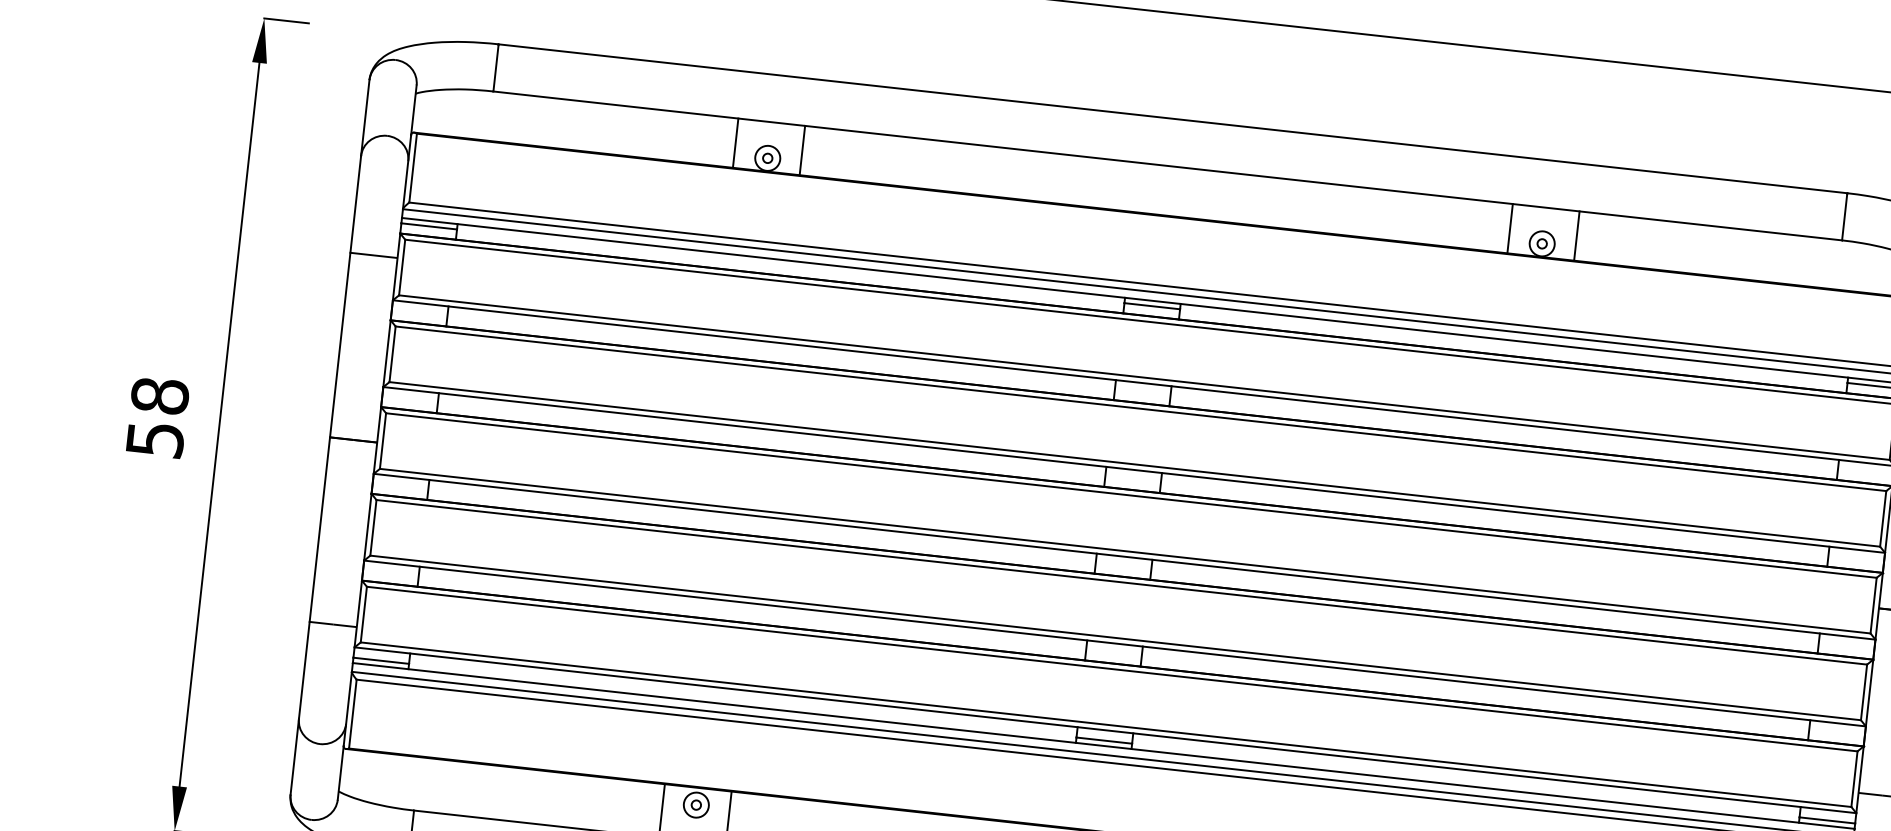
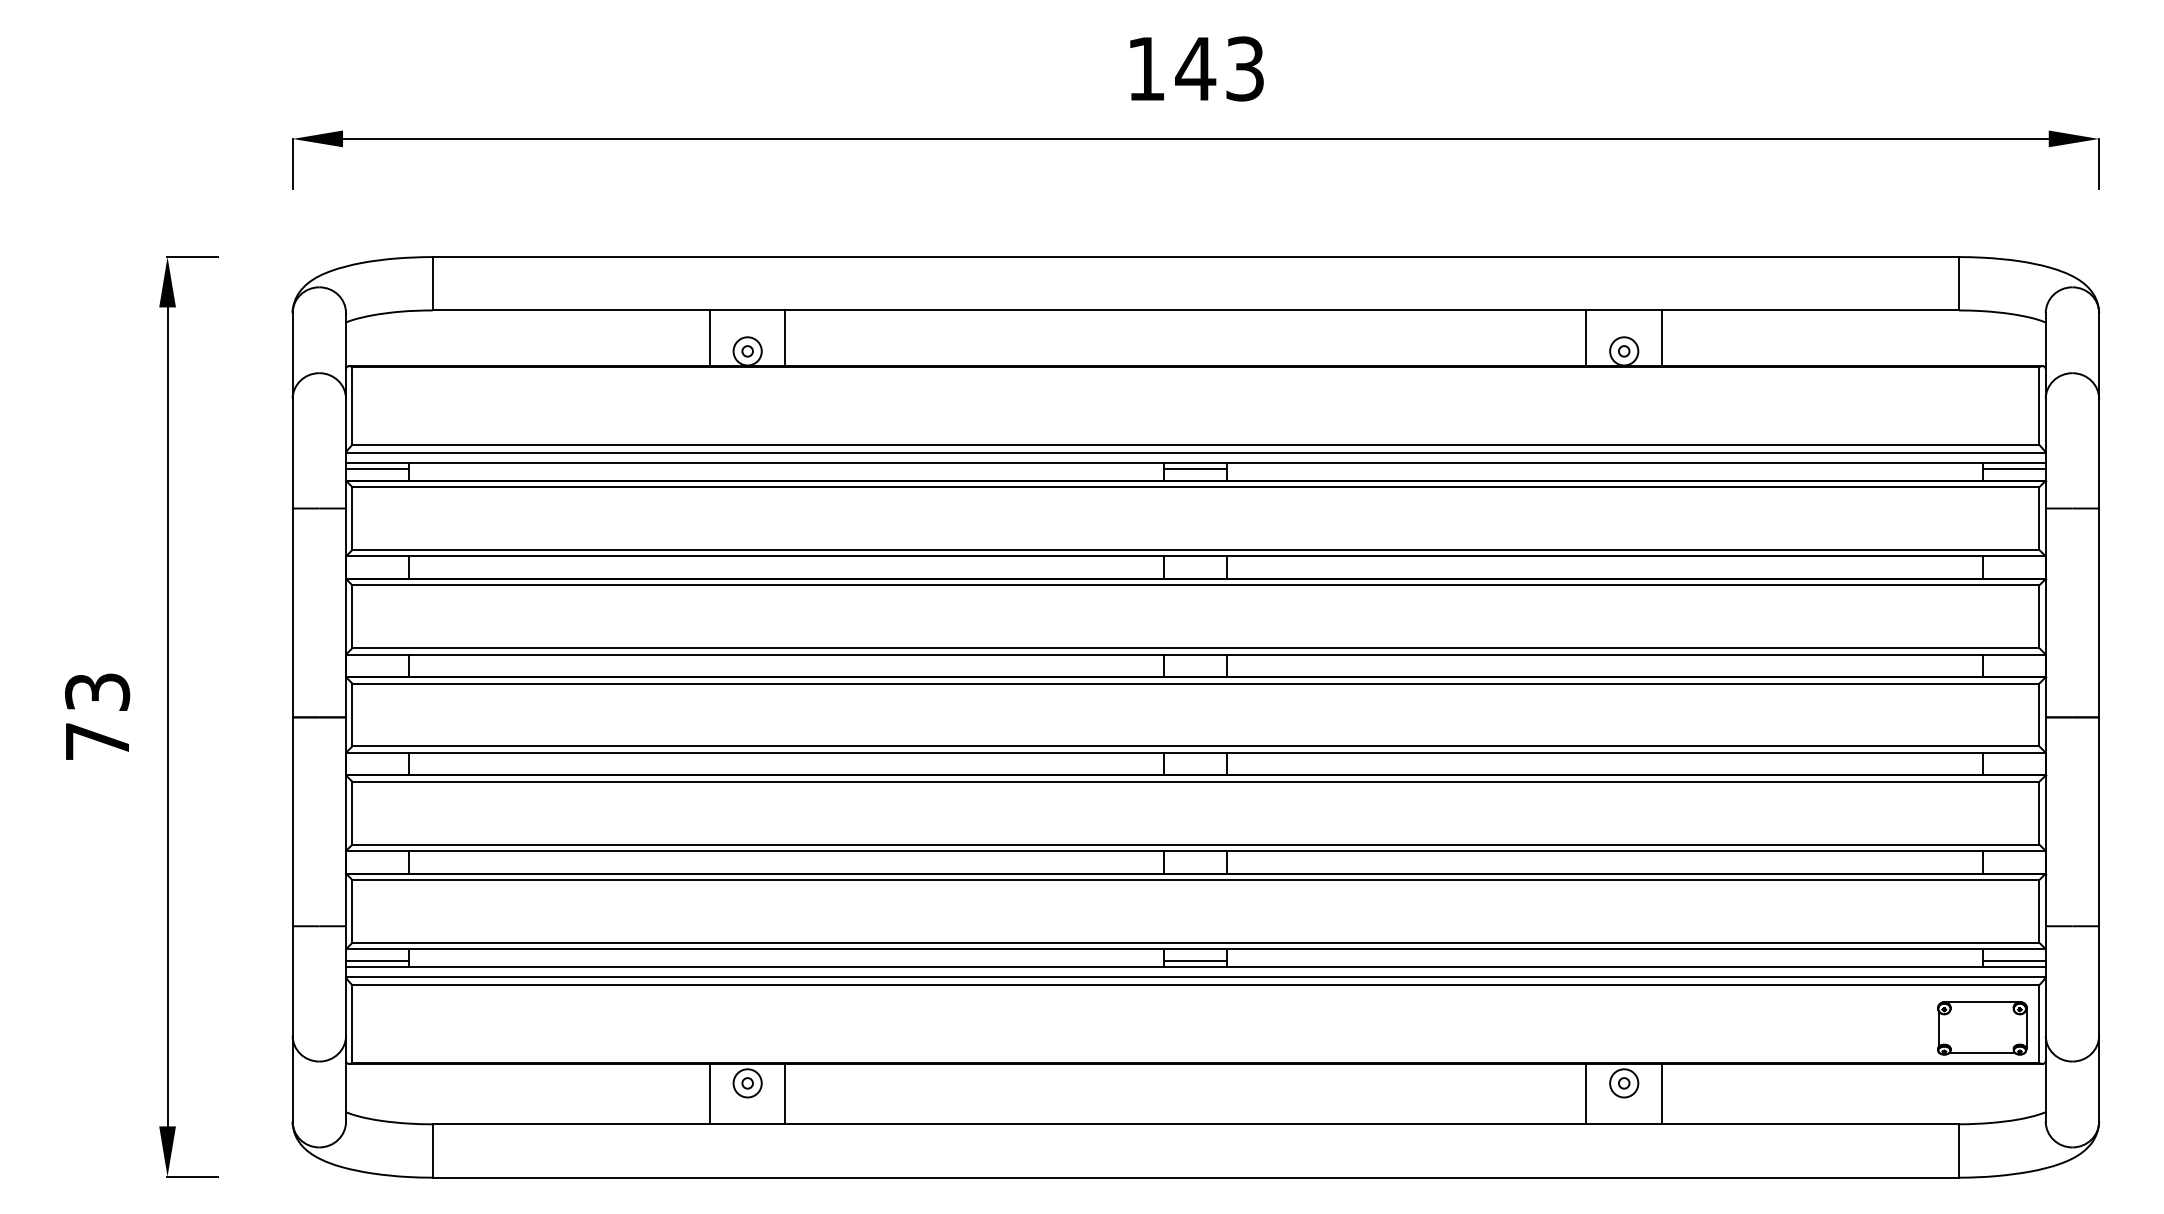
text: (157, 417) -> (97, 716), 58 -> 73

